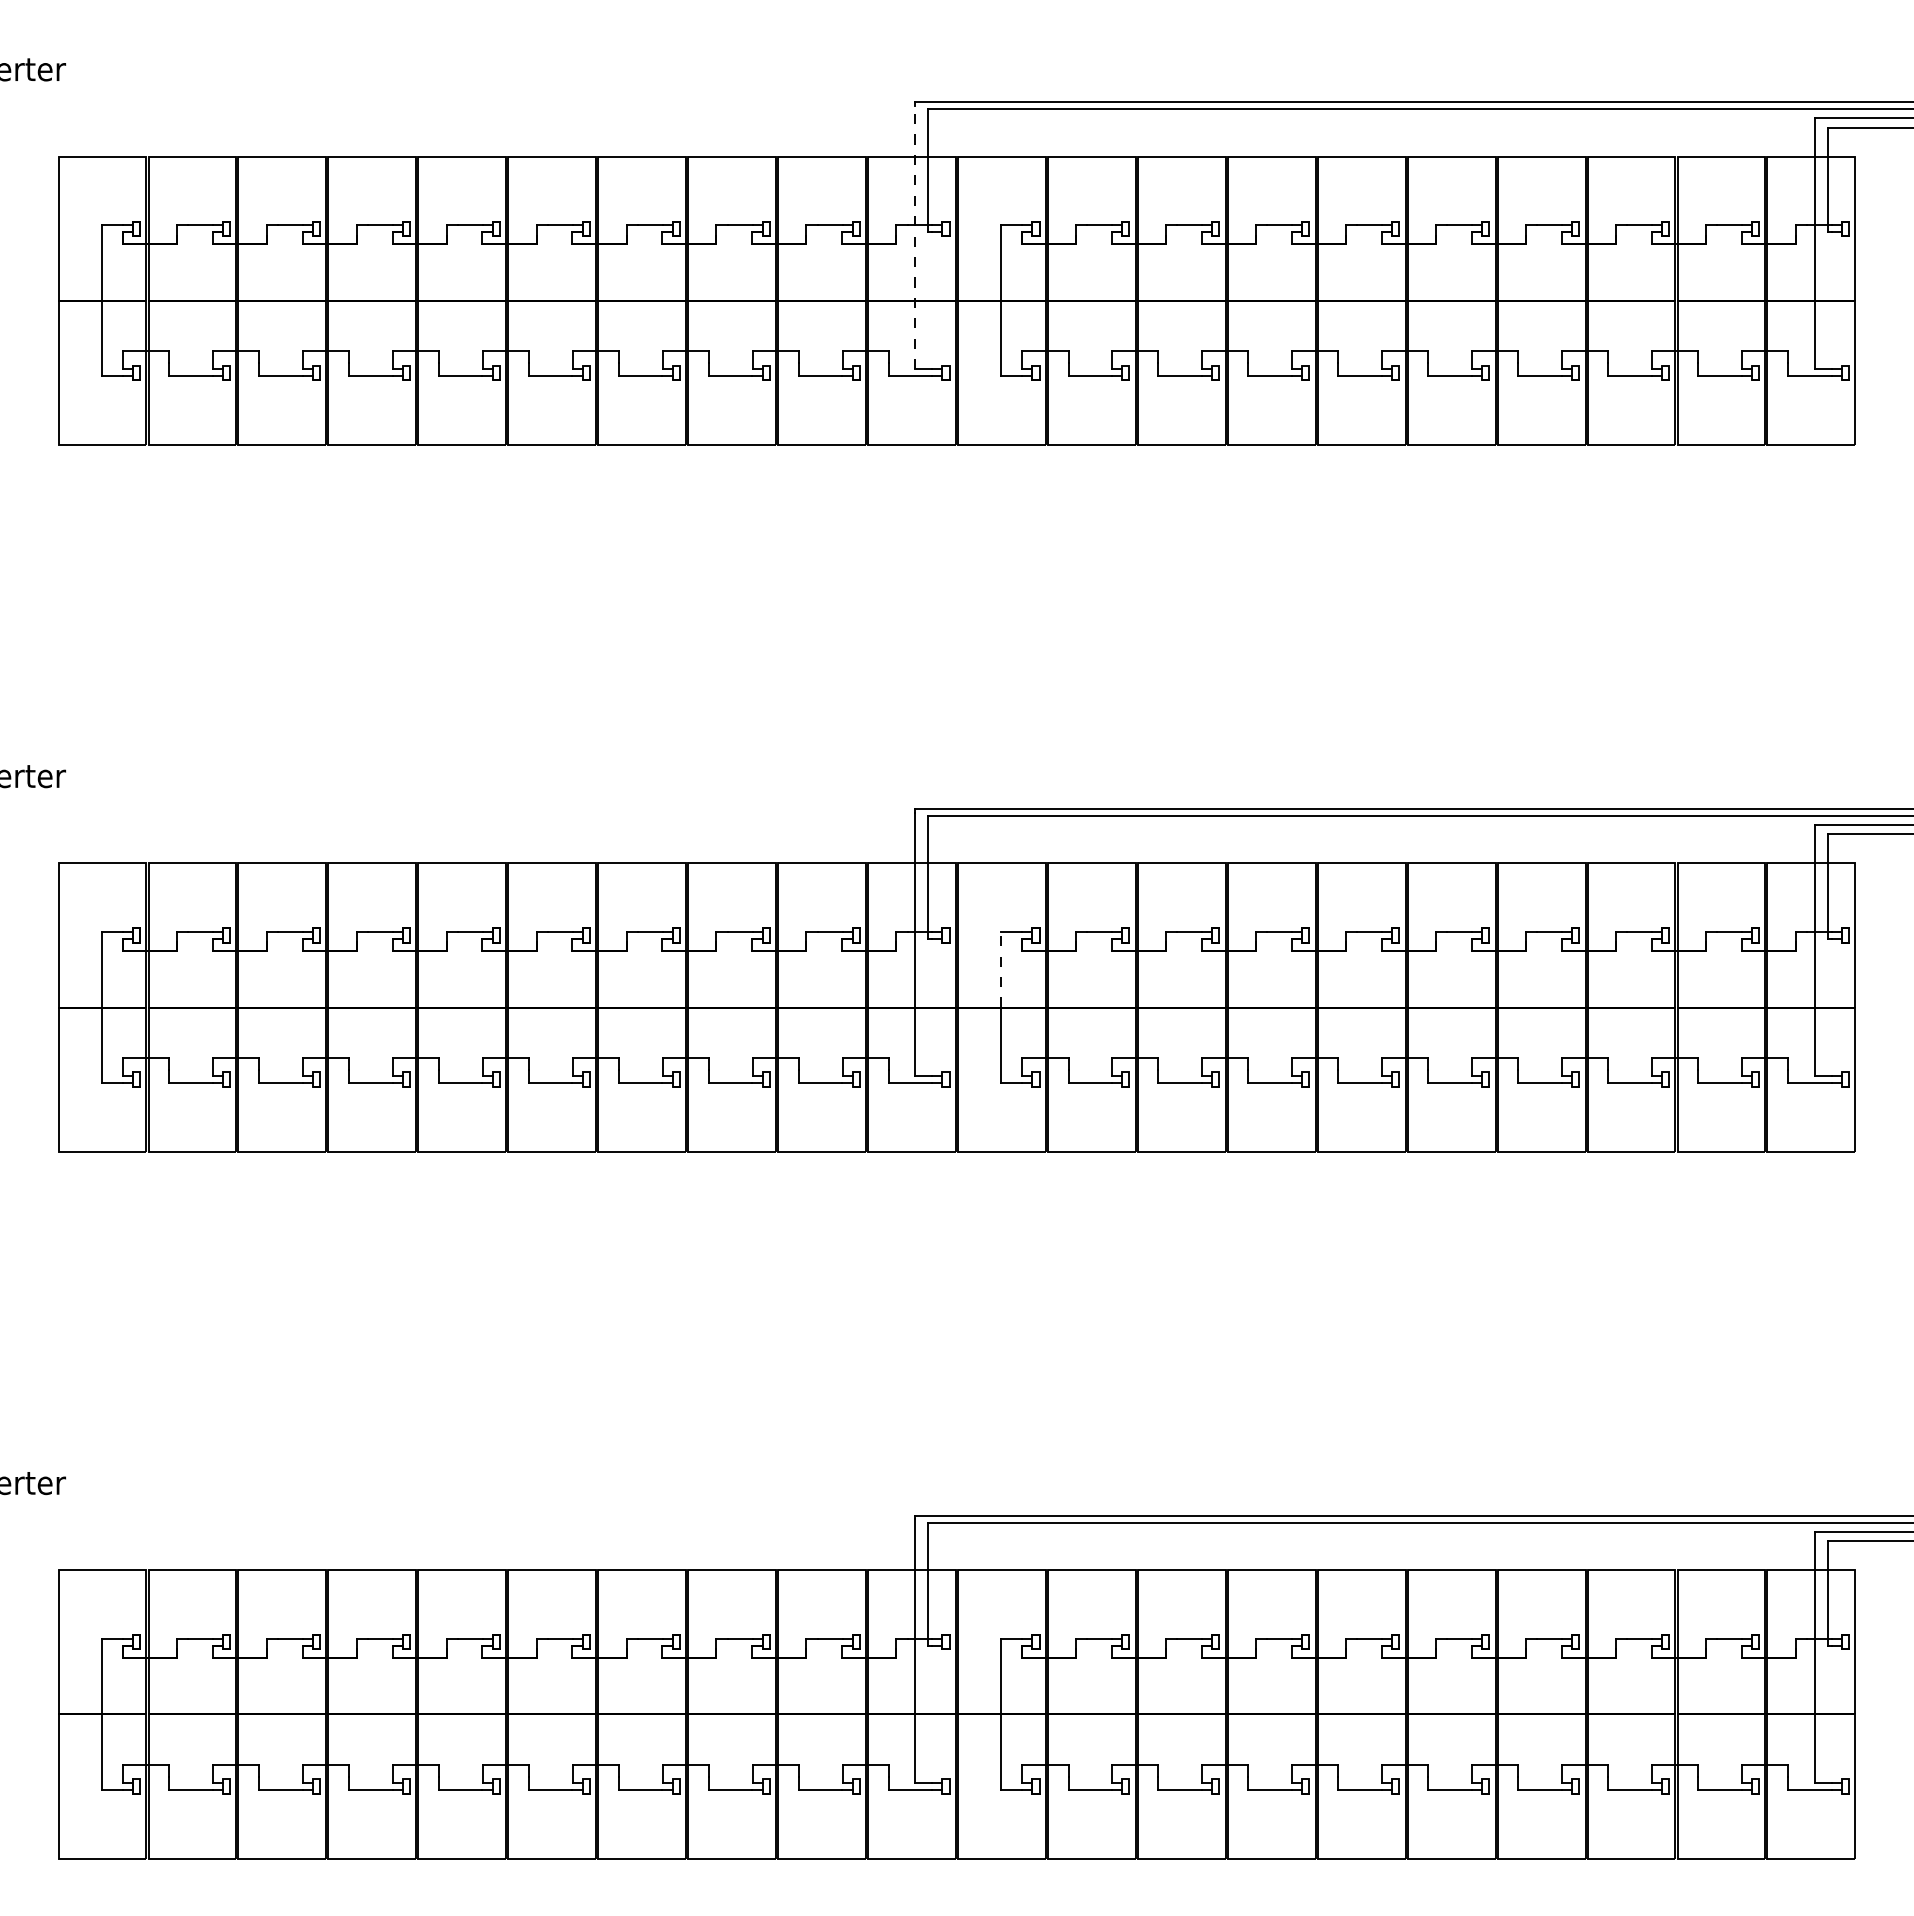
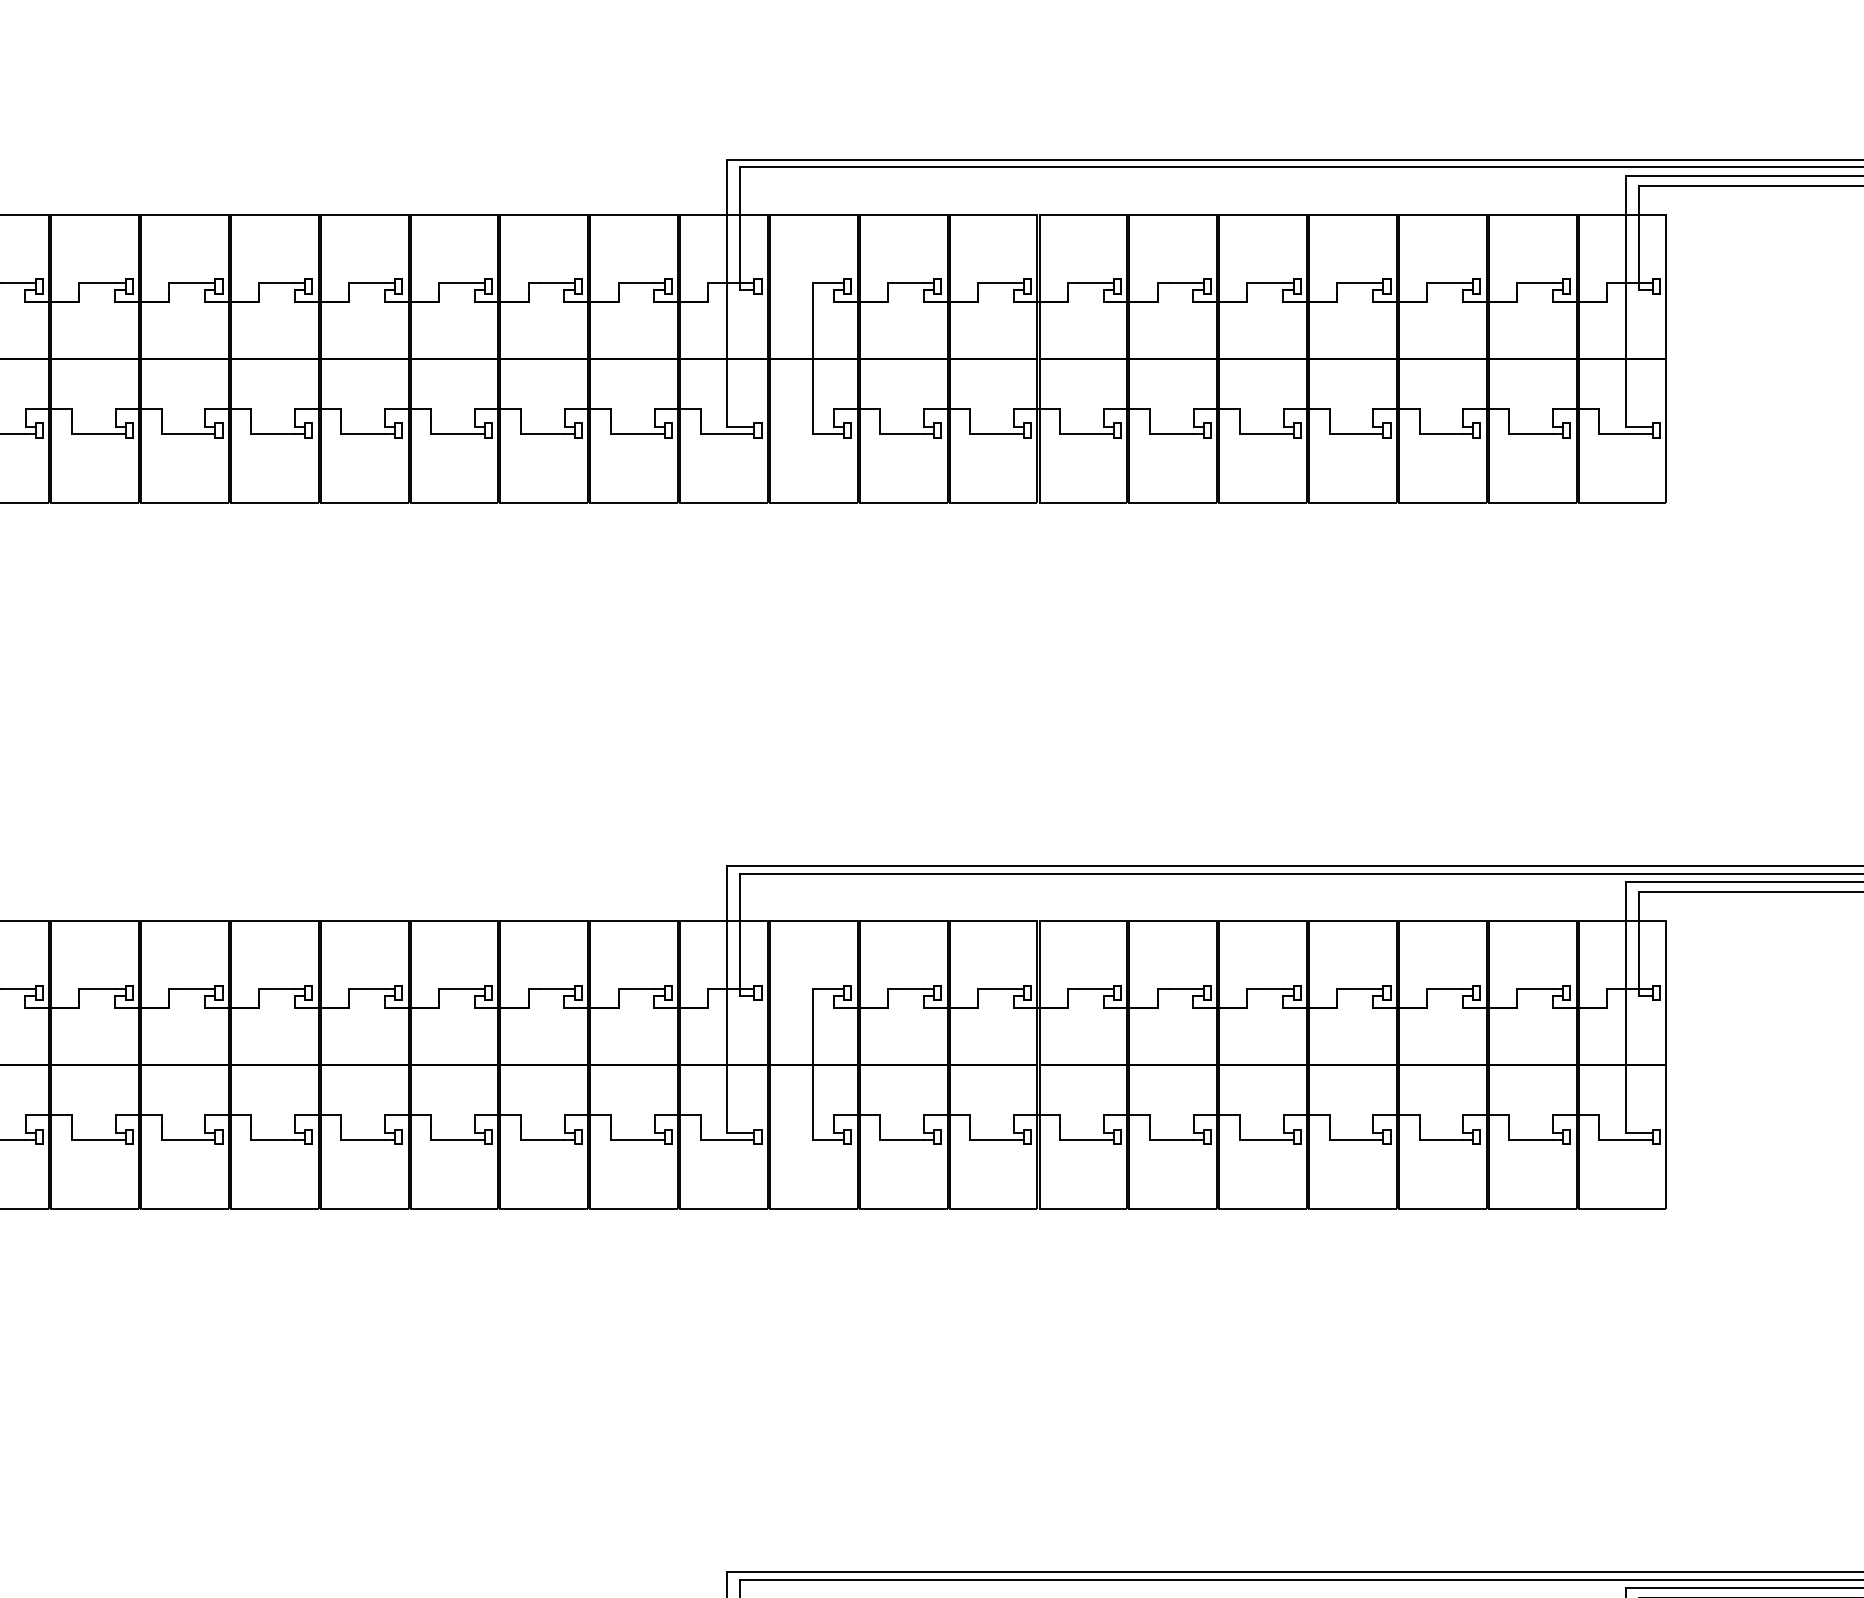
line: (915, 237) -> (727, 295), dashed -> solid
line: (1001, 969) -> (813, 1026), dashed -> solid

